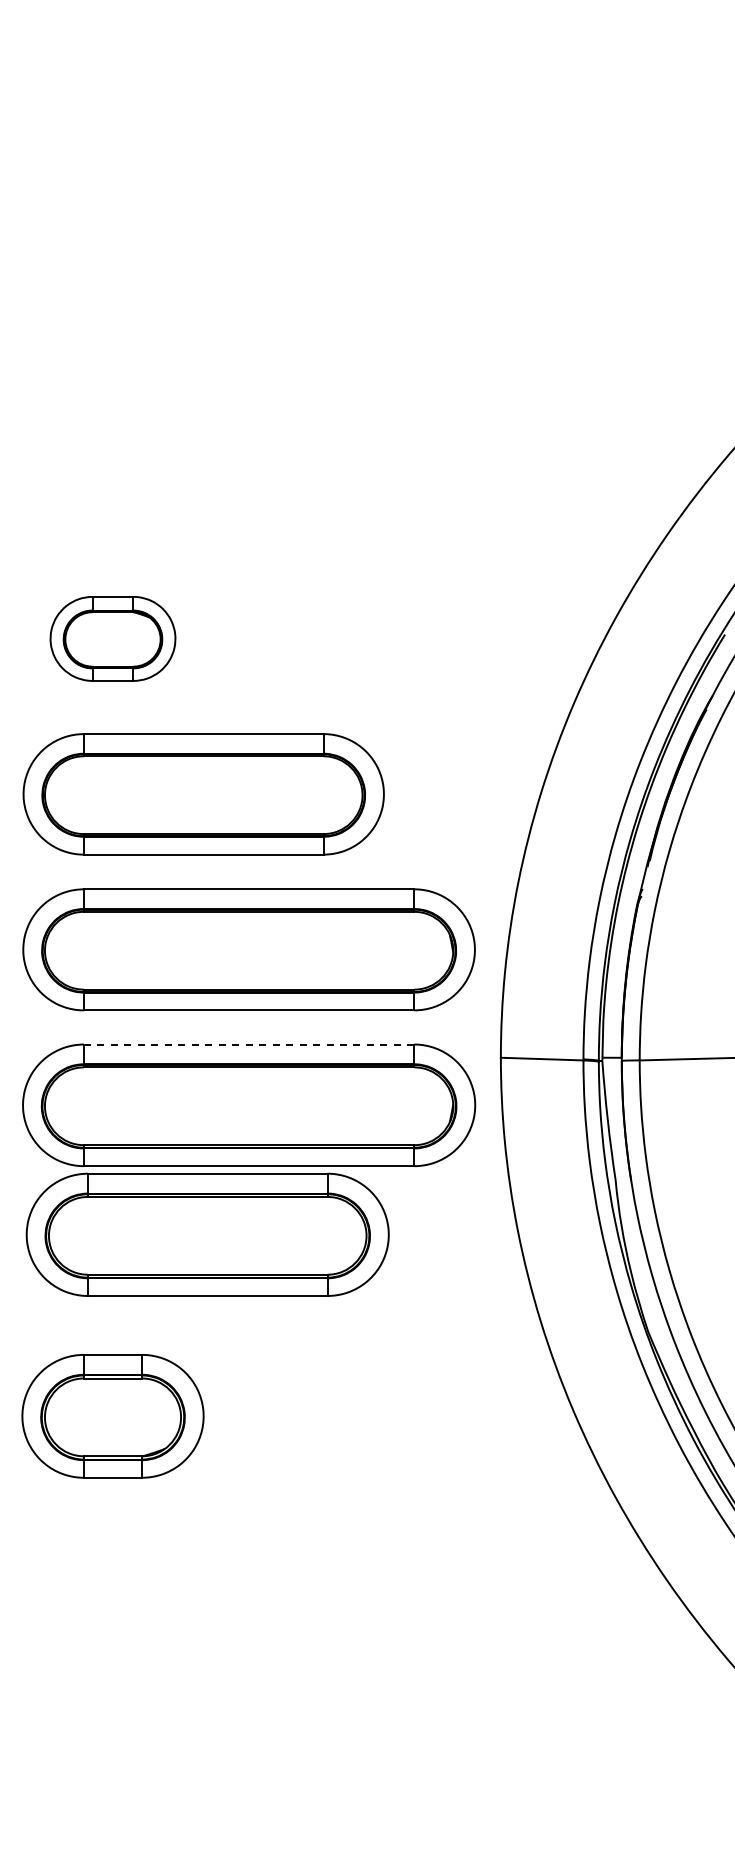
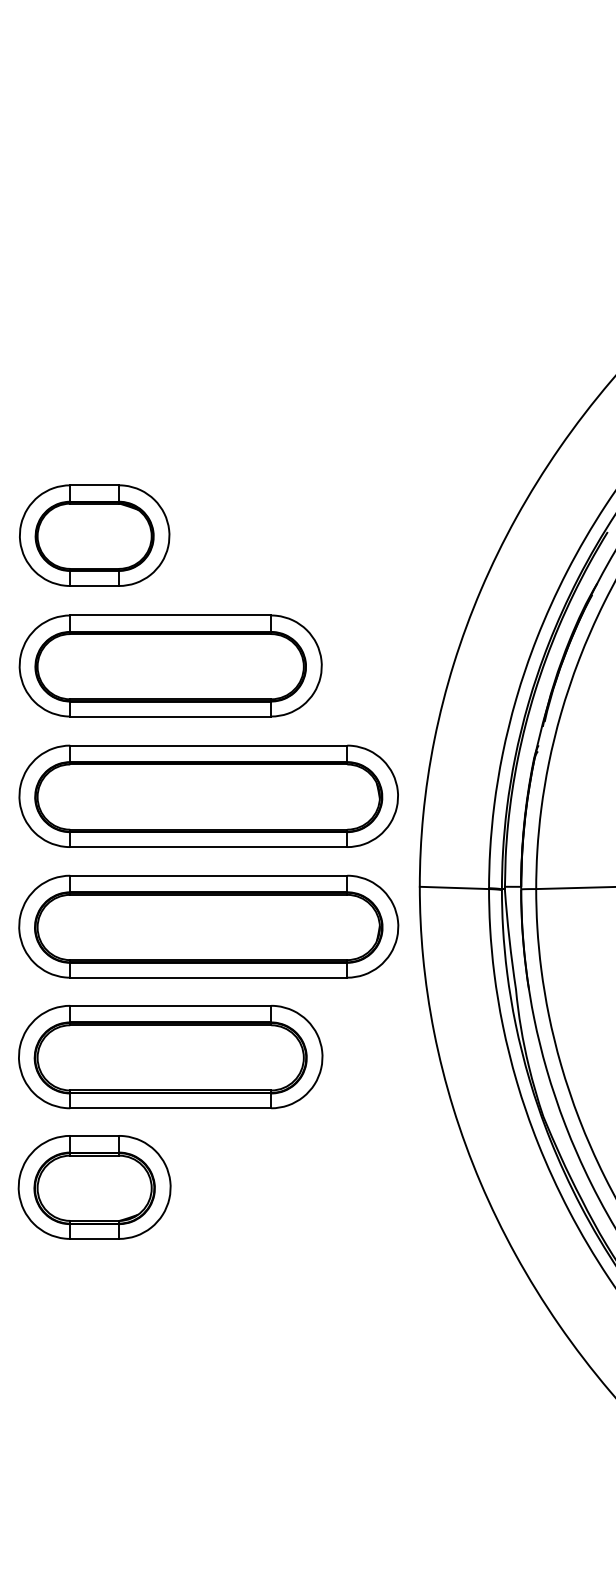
part: (112, 638) -> (94, 535), size x1.43
line: (249, 1044) -> (209, 875), dashed -> solid
part: (207, 1234) -> (170, 1056), moved

